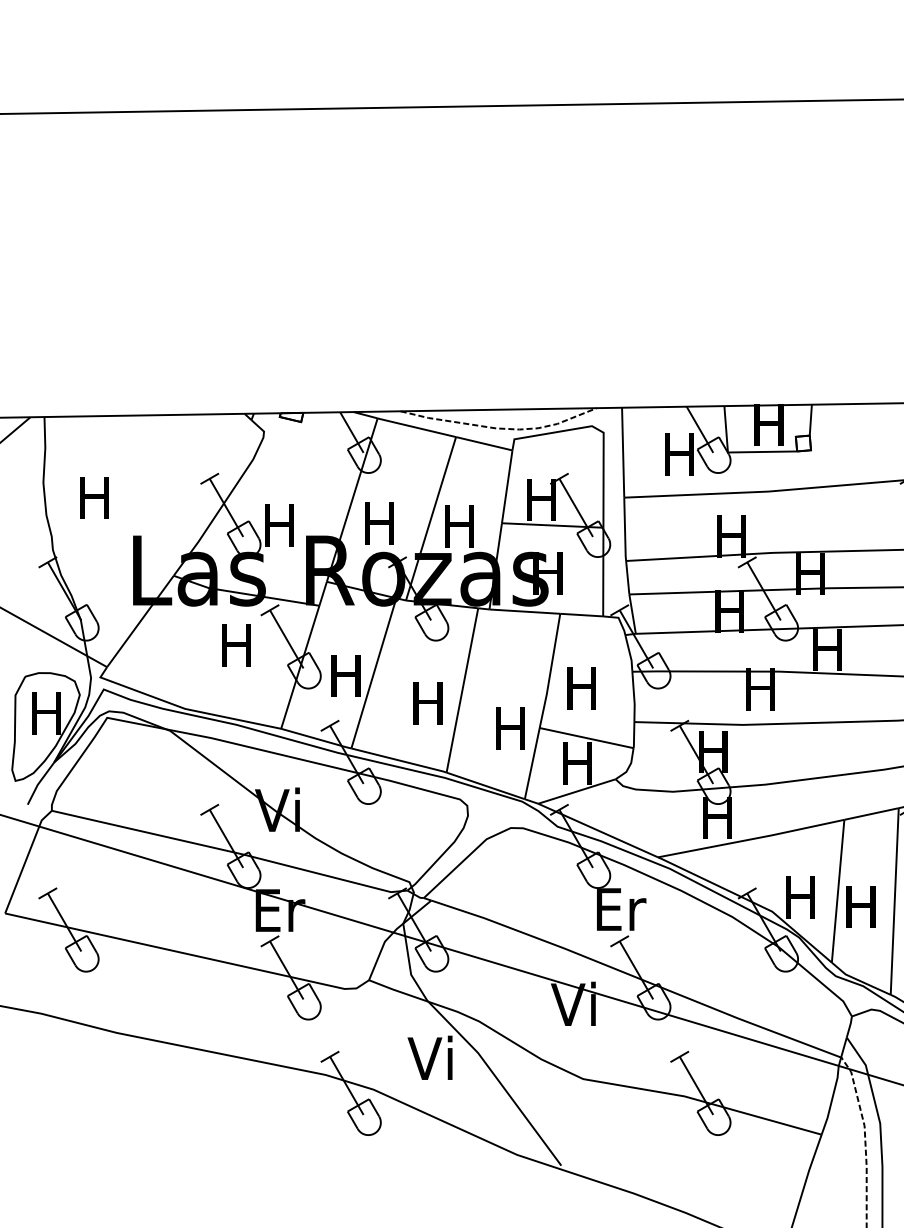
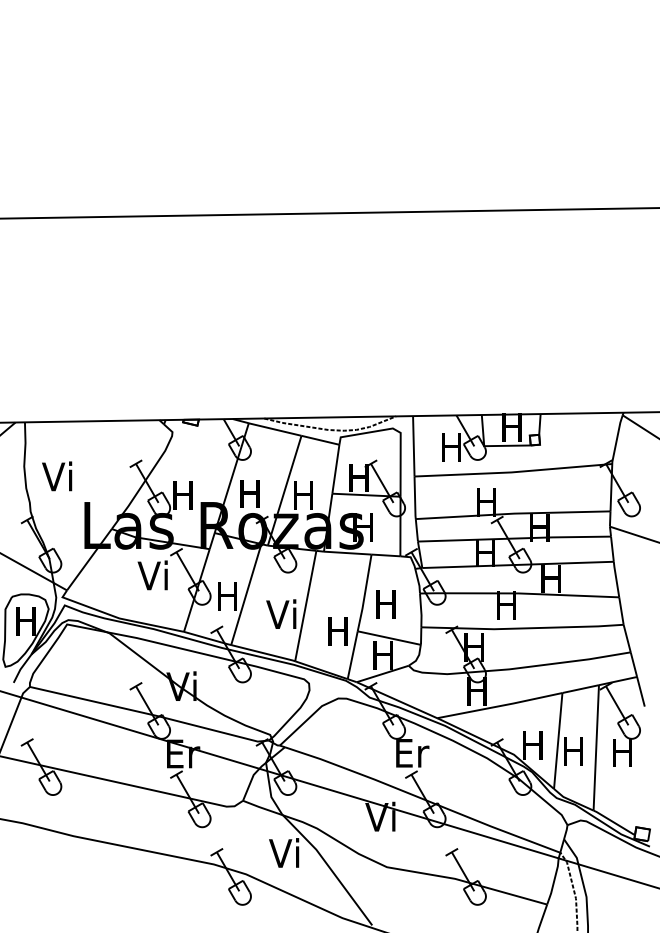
text: (92, 497) -> (57, 476), H -> Vi
text: (234, 644) -> (152, 575), H -> Vi
text: (426, 701) -> (281, 613), H -> Vi

